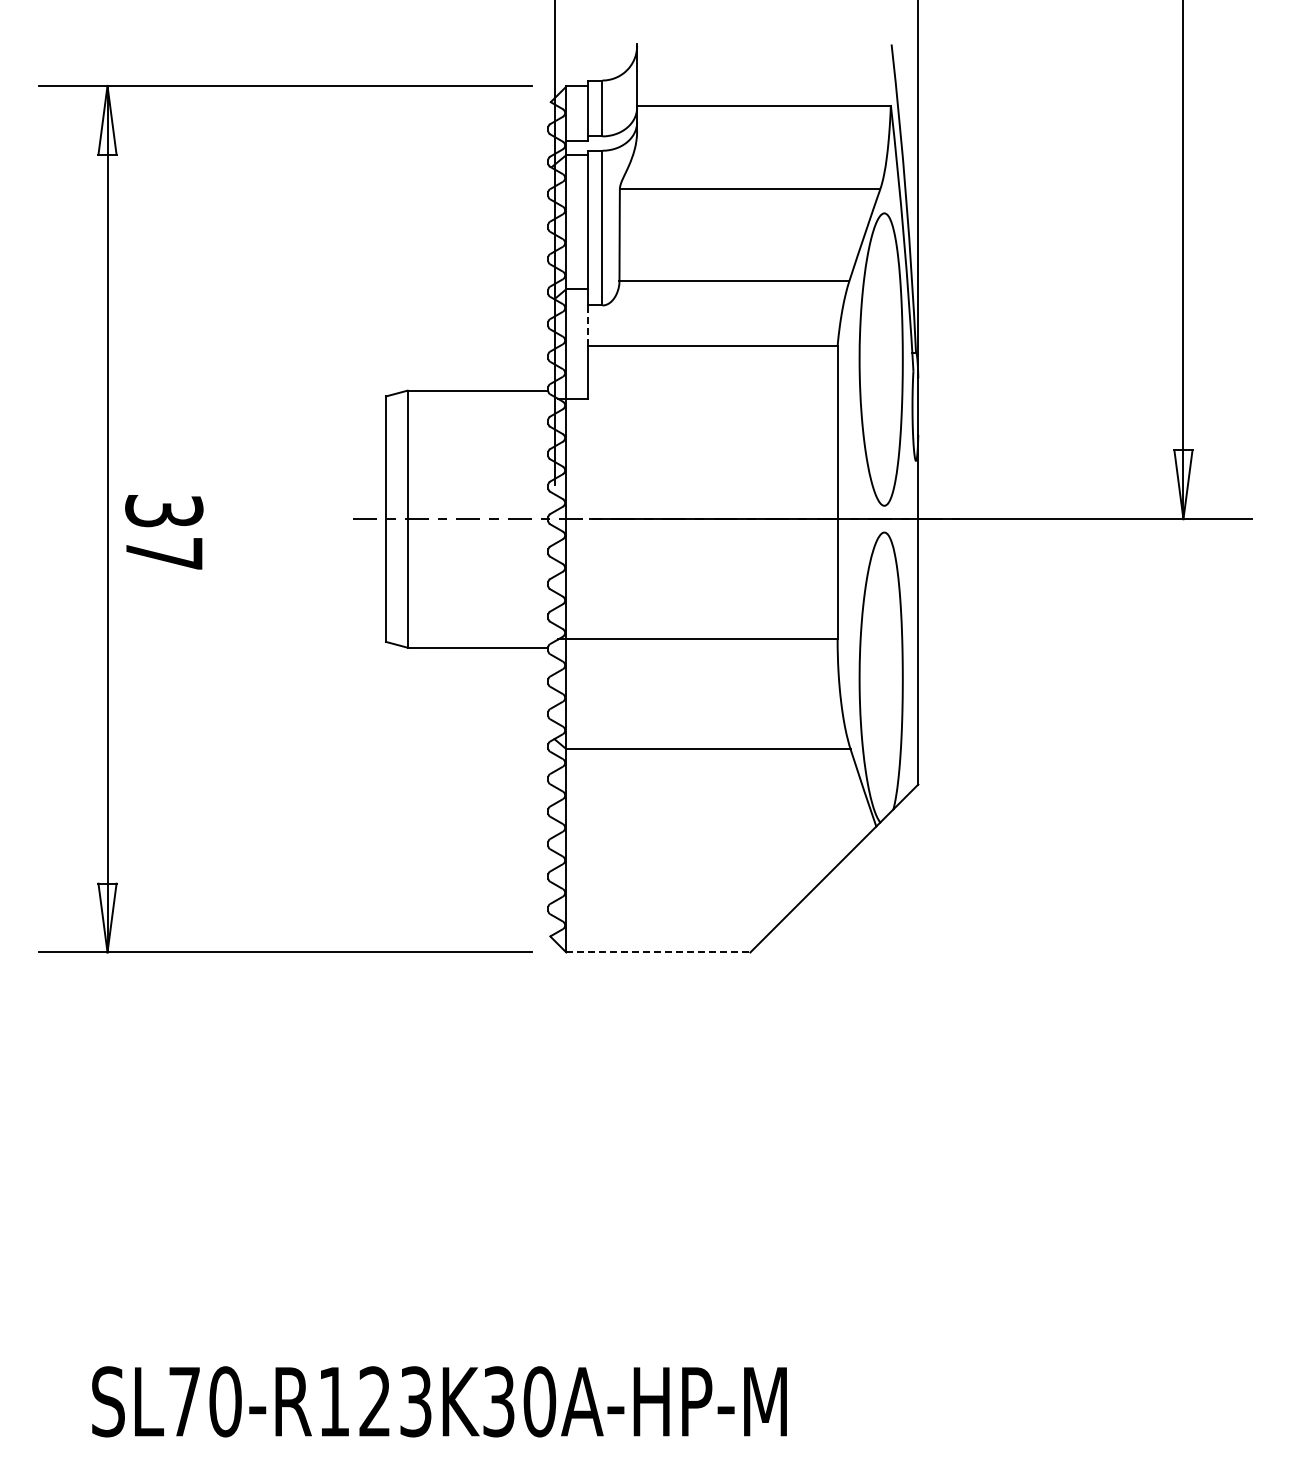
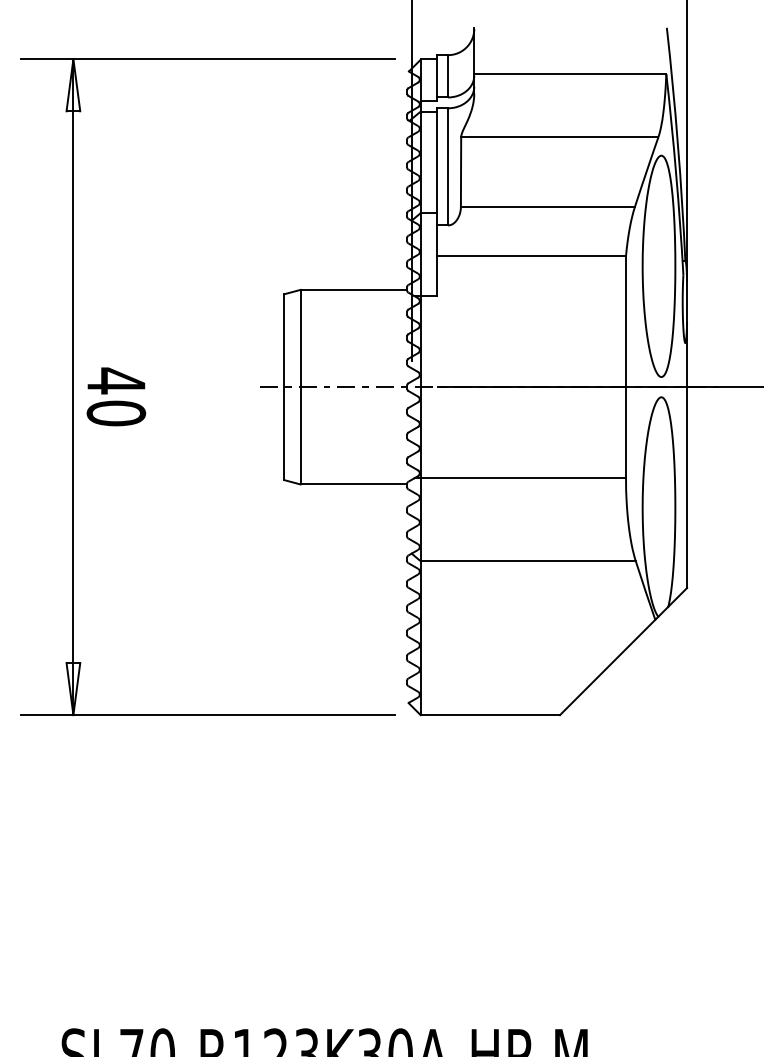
line: (587, 325) -> (436, 240), dashed -> solid
text: (164, 531) -> (116, 396), 37 -> 40
line: (658, 952) -> (490, 715), dashed -> solid

